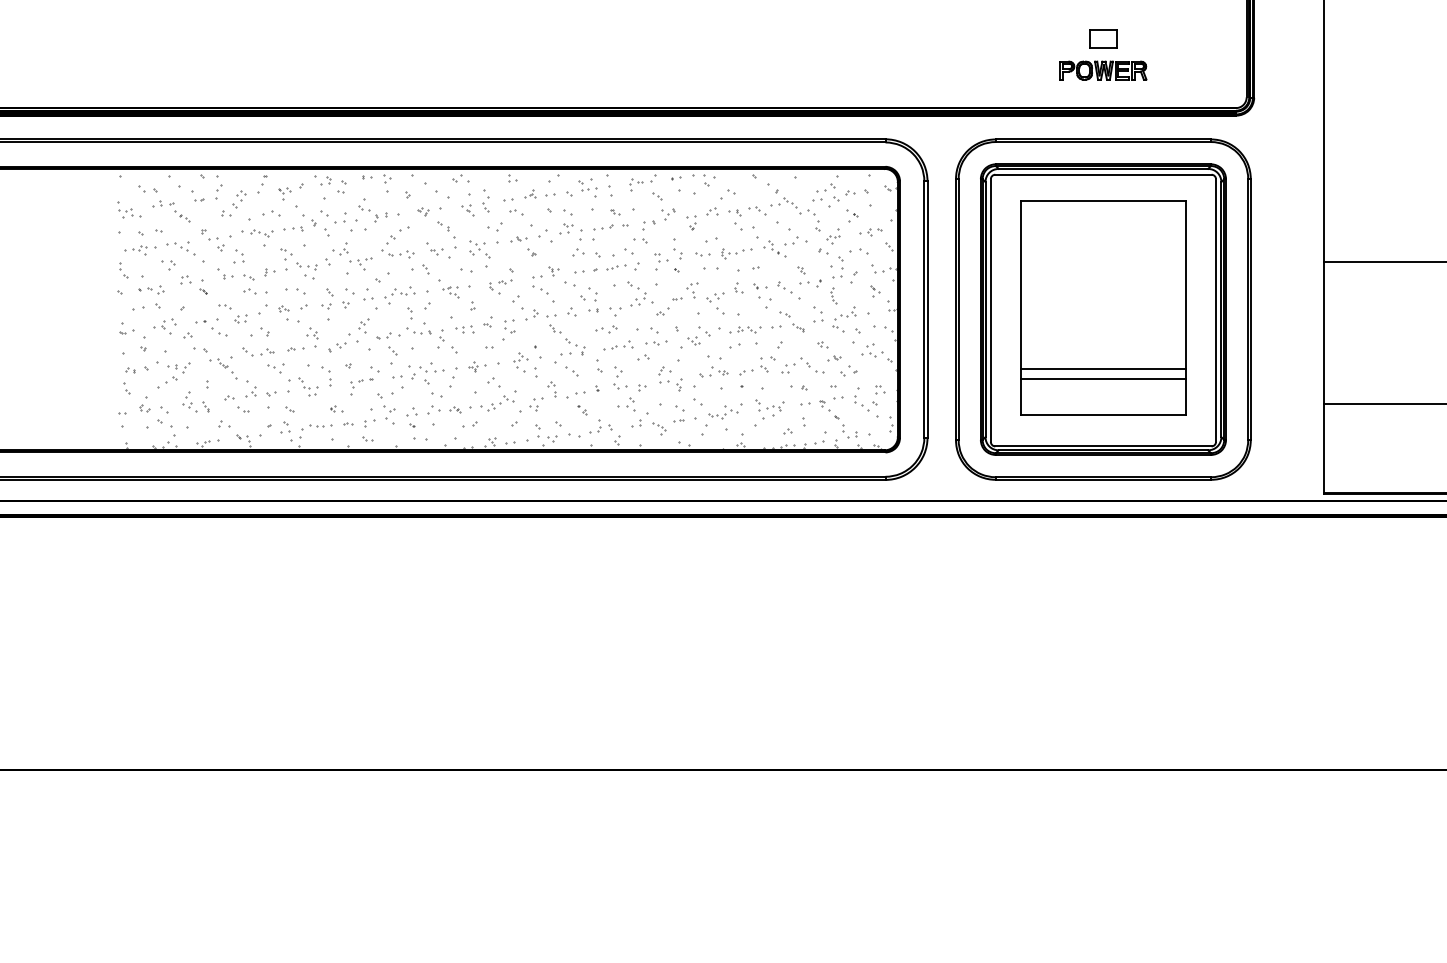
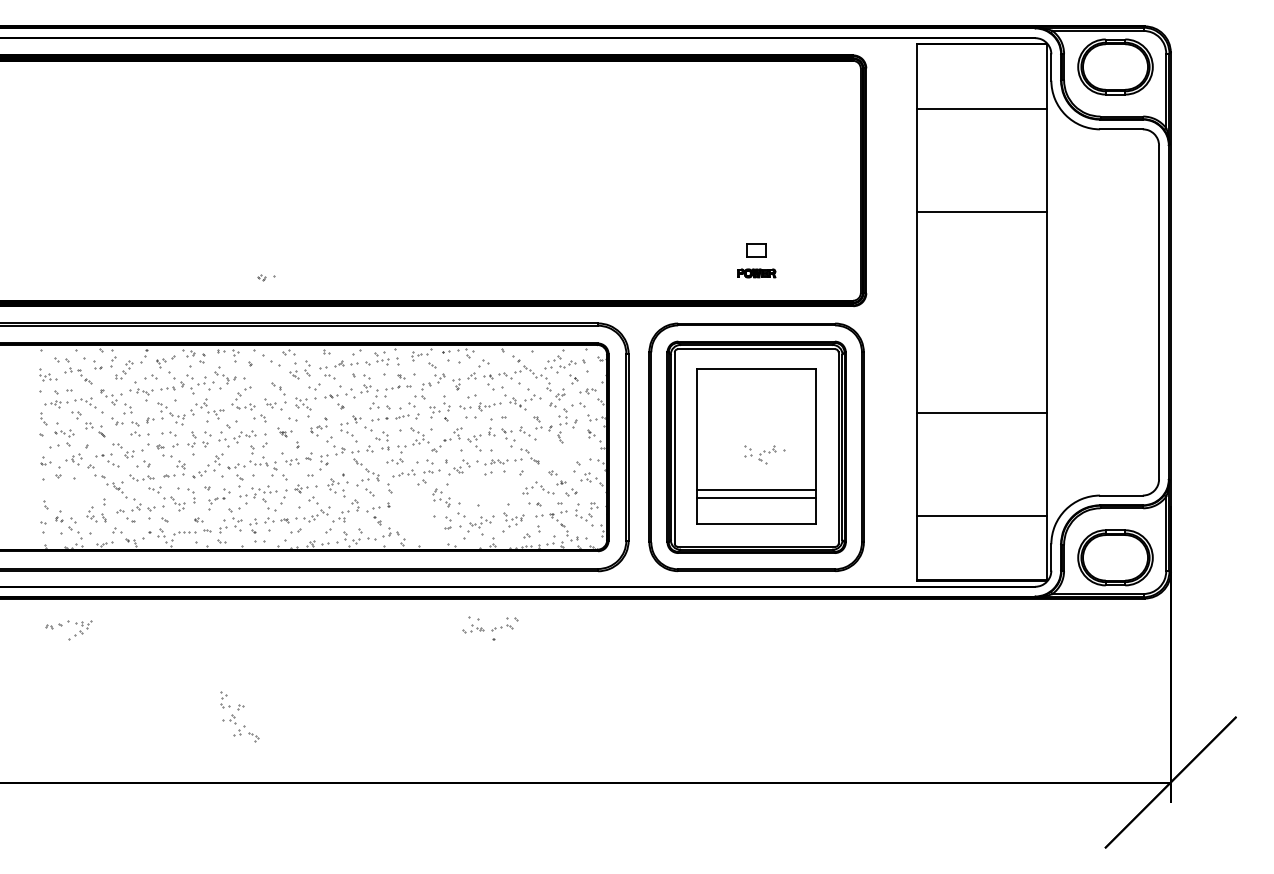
part: (1103, 70) -> (756, 273), size x0.6
part: (429, 210) -> (266, 277), moved
part: (454, 289) -> (284, 432), size x0.6
part: (840, 319) -> (764, 454), moved
part: (149, 368) -> (62, 625), moved
part: (737, 371) -> (490, 628), moved
part: (640, 400) -> (239, 716), moved

